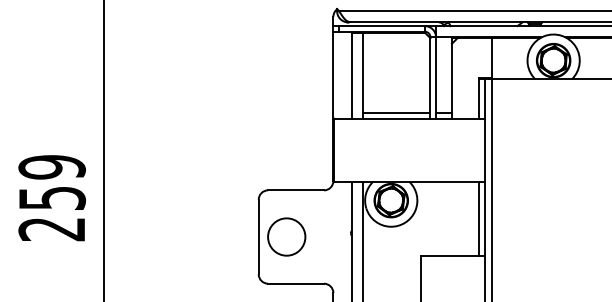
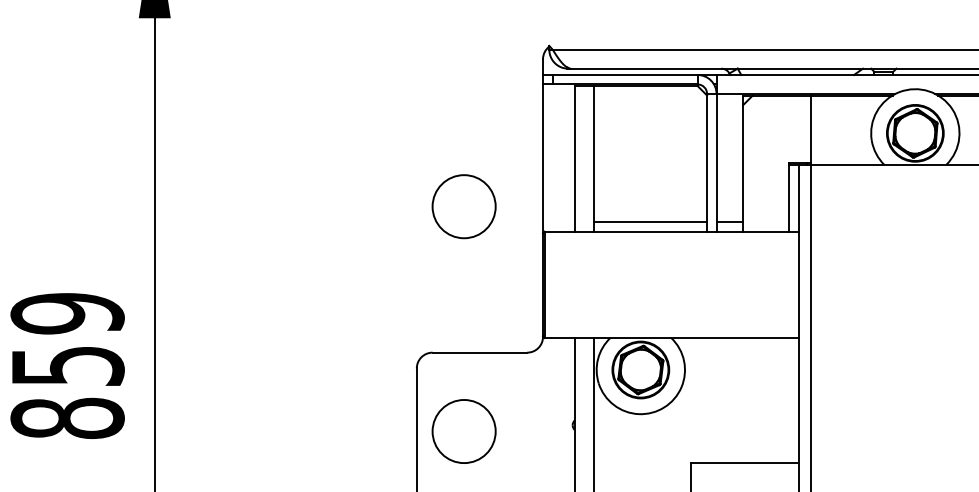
circle: (286, 103) -> (463, 205), added
line: (478, 218) -> (788, 400), removed
text: (51, 229) -> (66, 418), 259 -> 859

